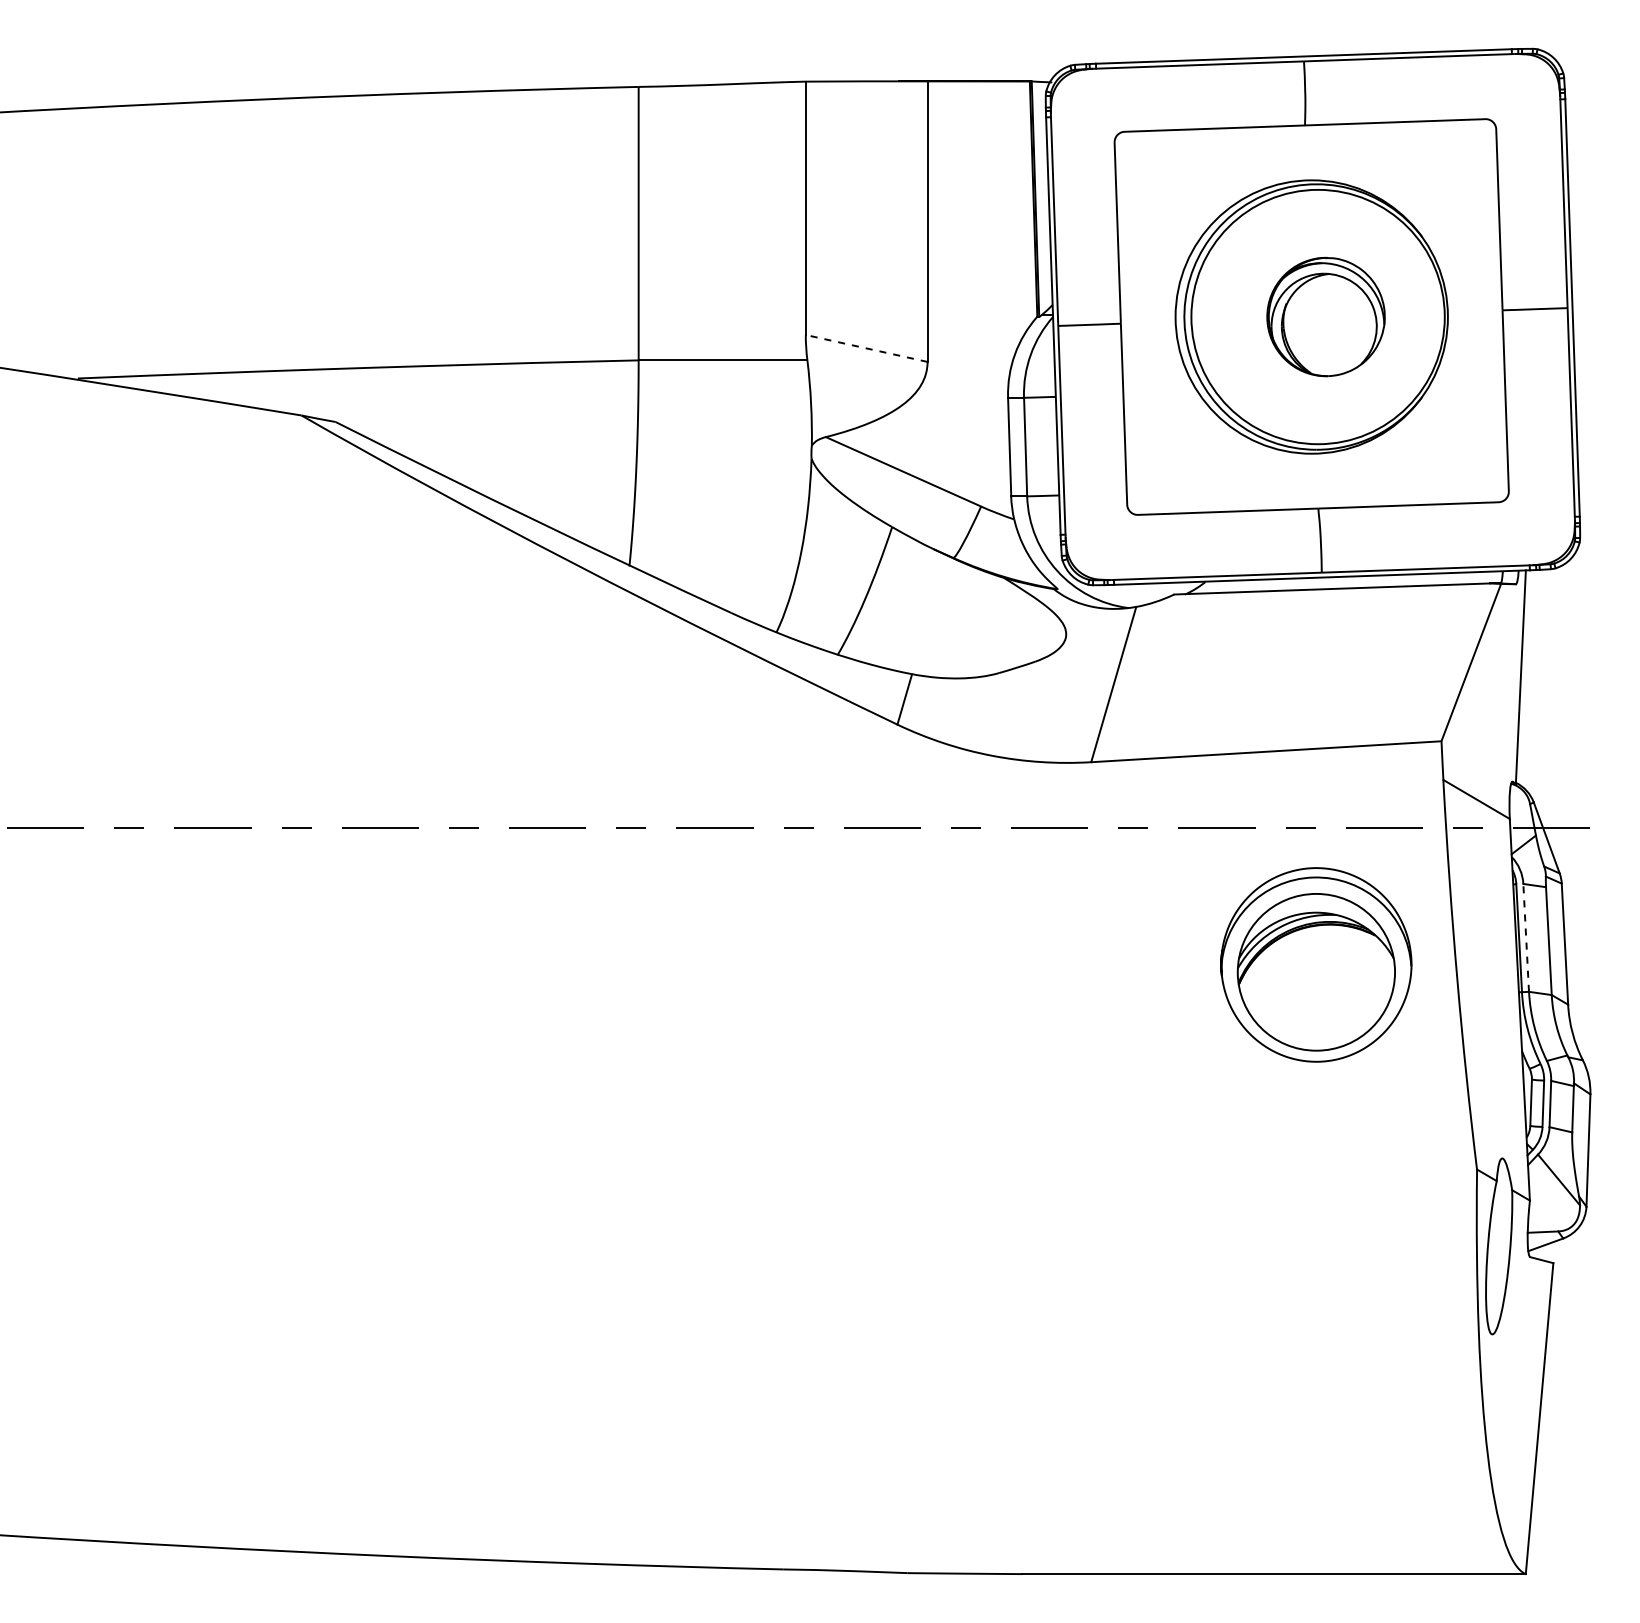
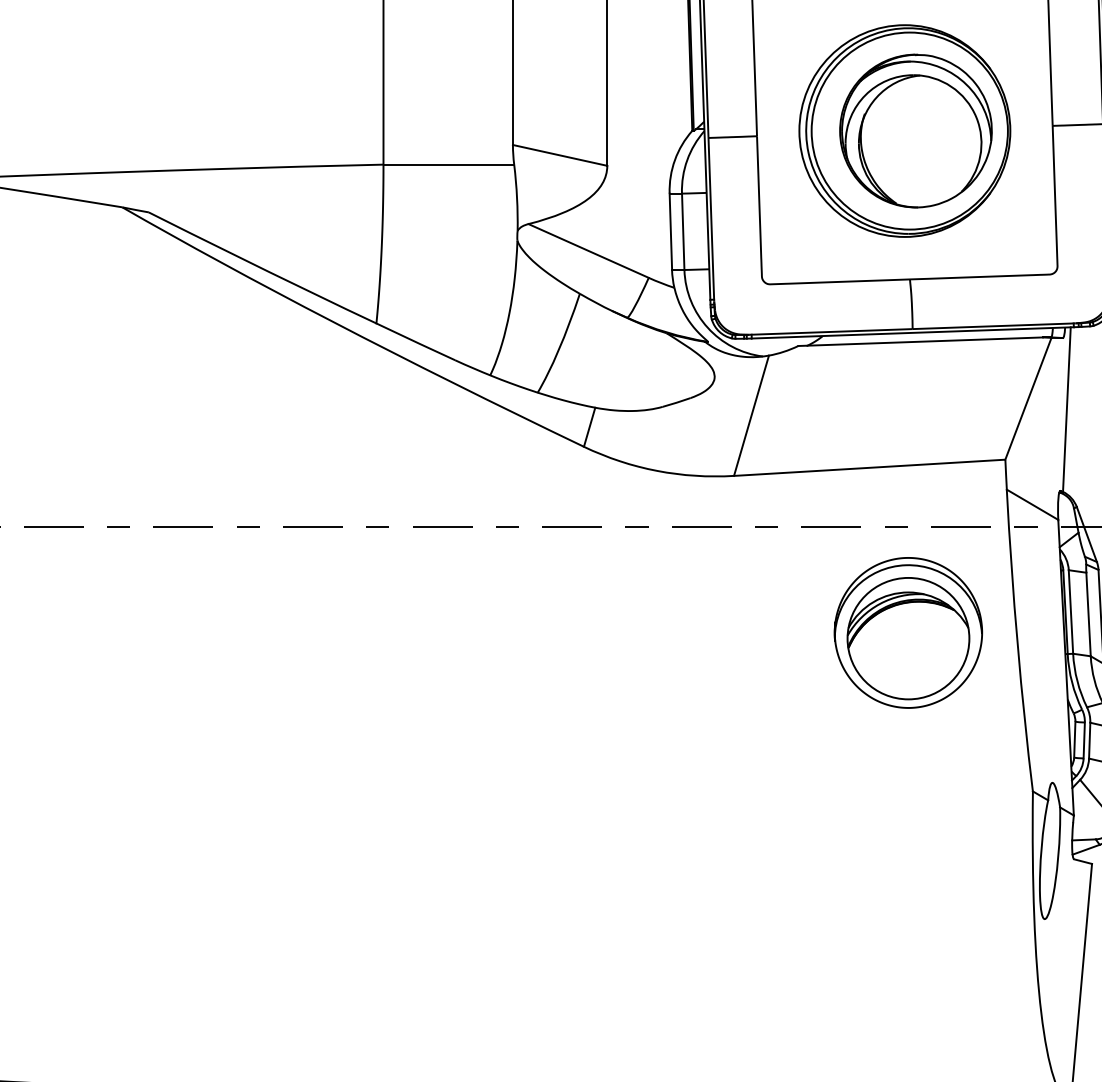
part: (1325, 316) -> (915, 130), size x1.67
line: (866, 348) -> (559, 155), dashed -> solid
line: (1526, 937) -> (1071, 611), dashed -> solid

